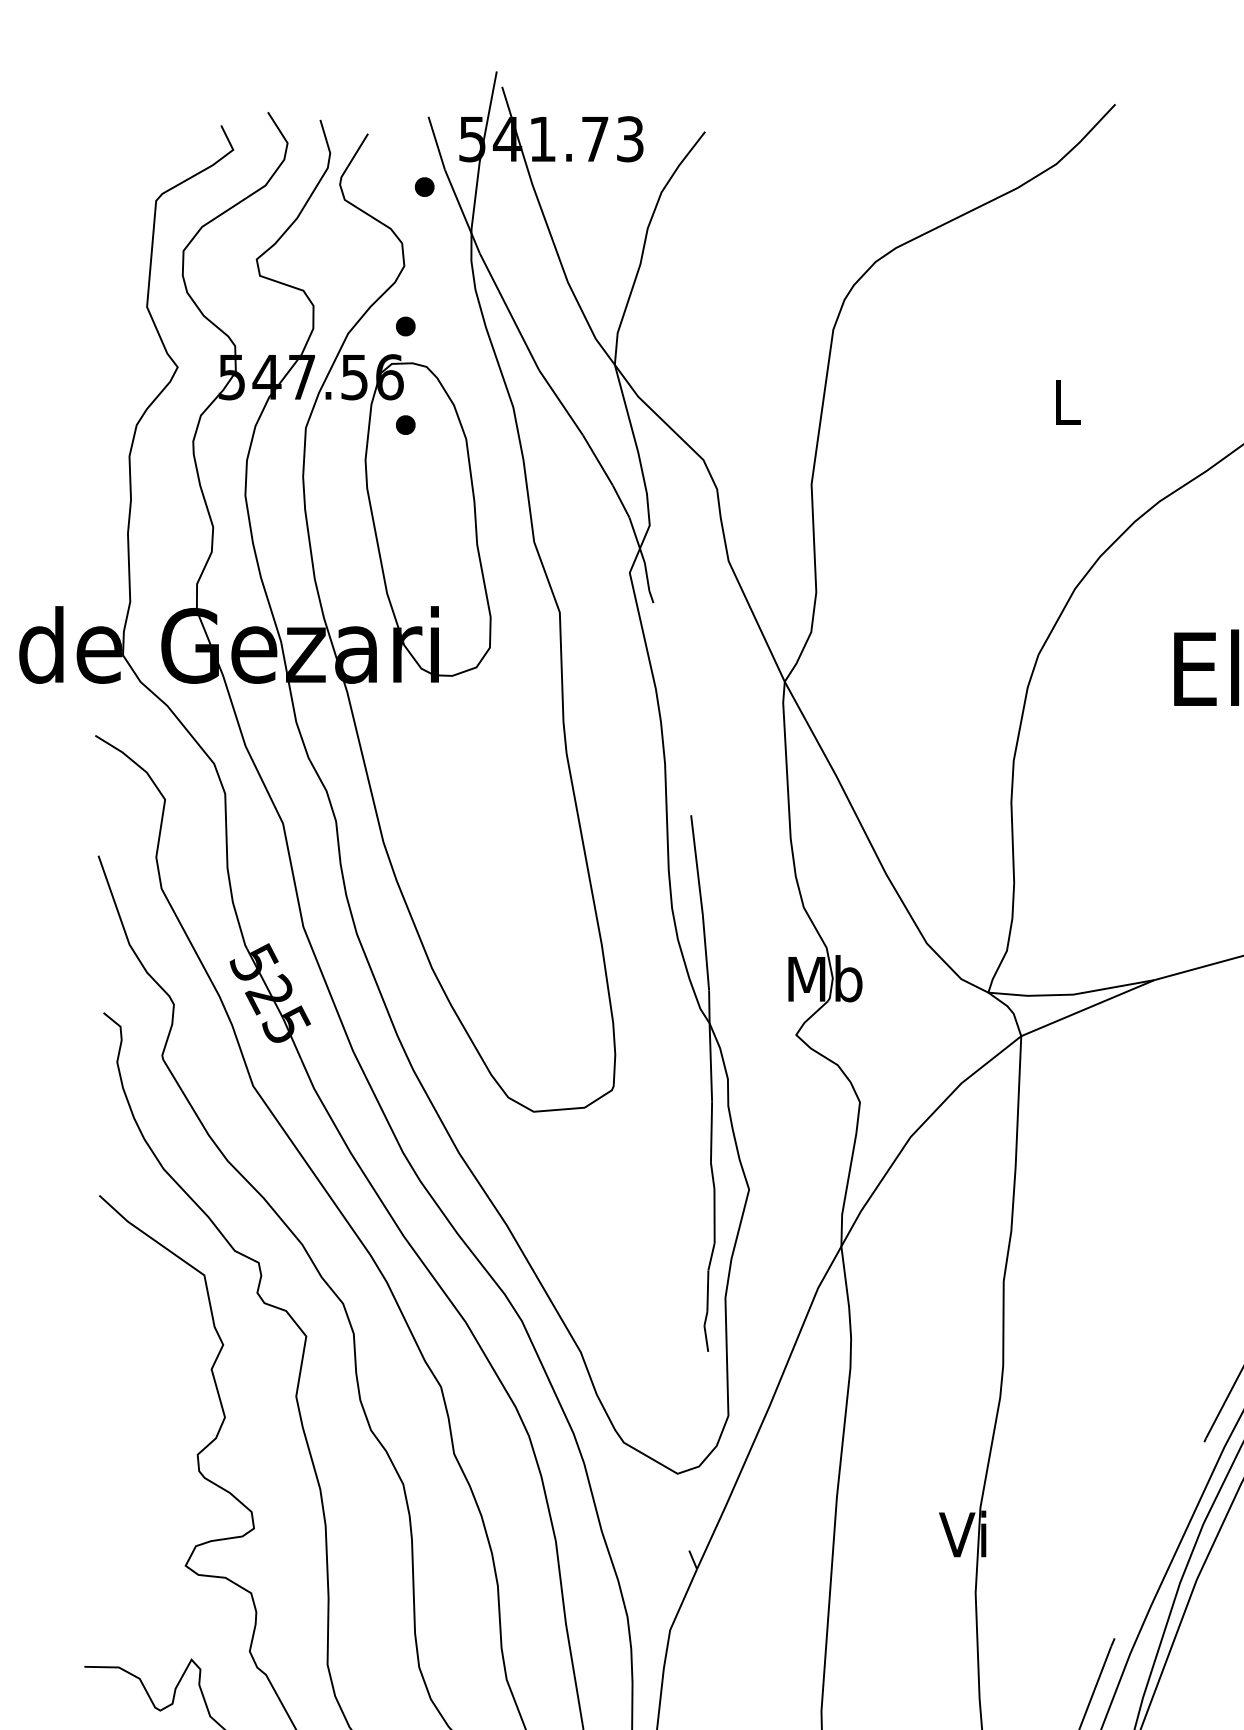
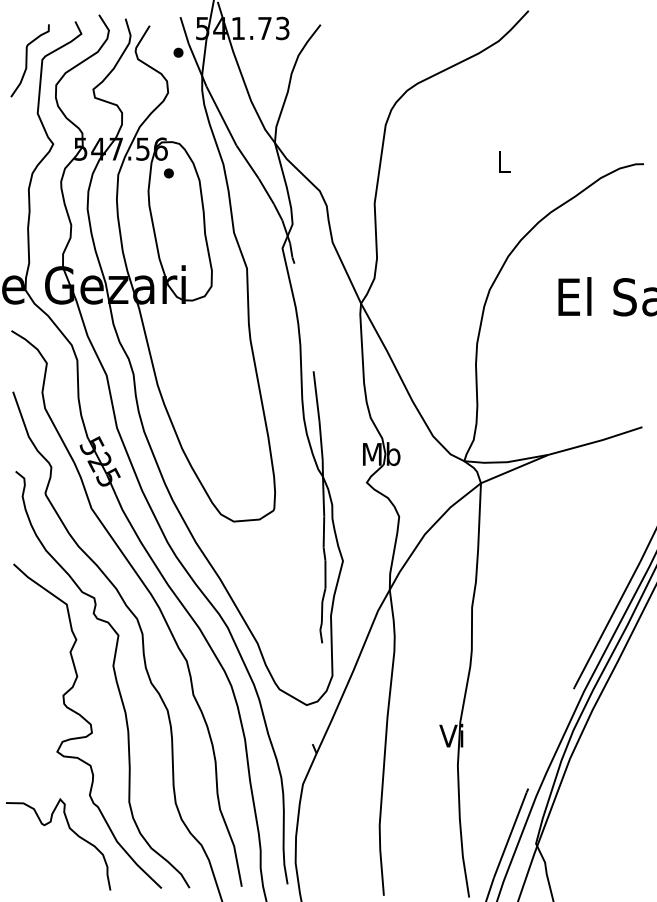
curve: (126, 202) -> (27, 60), added
part: (404, 326) -> (168, 123), removed

